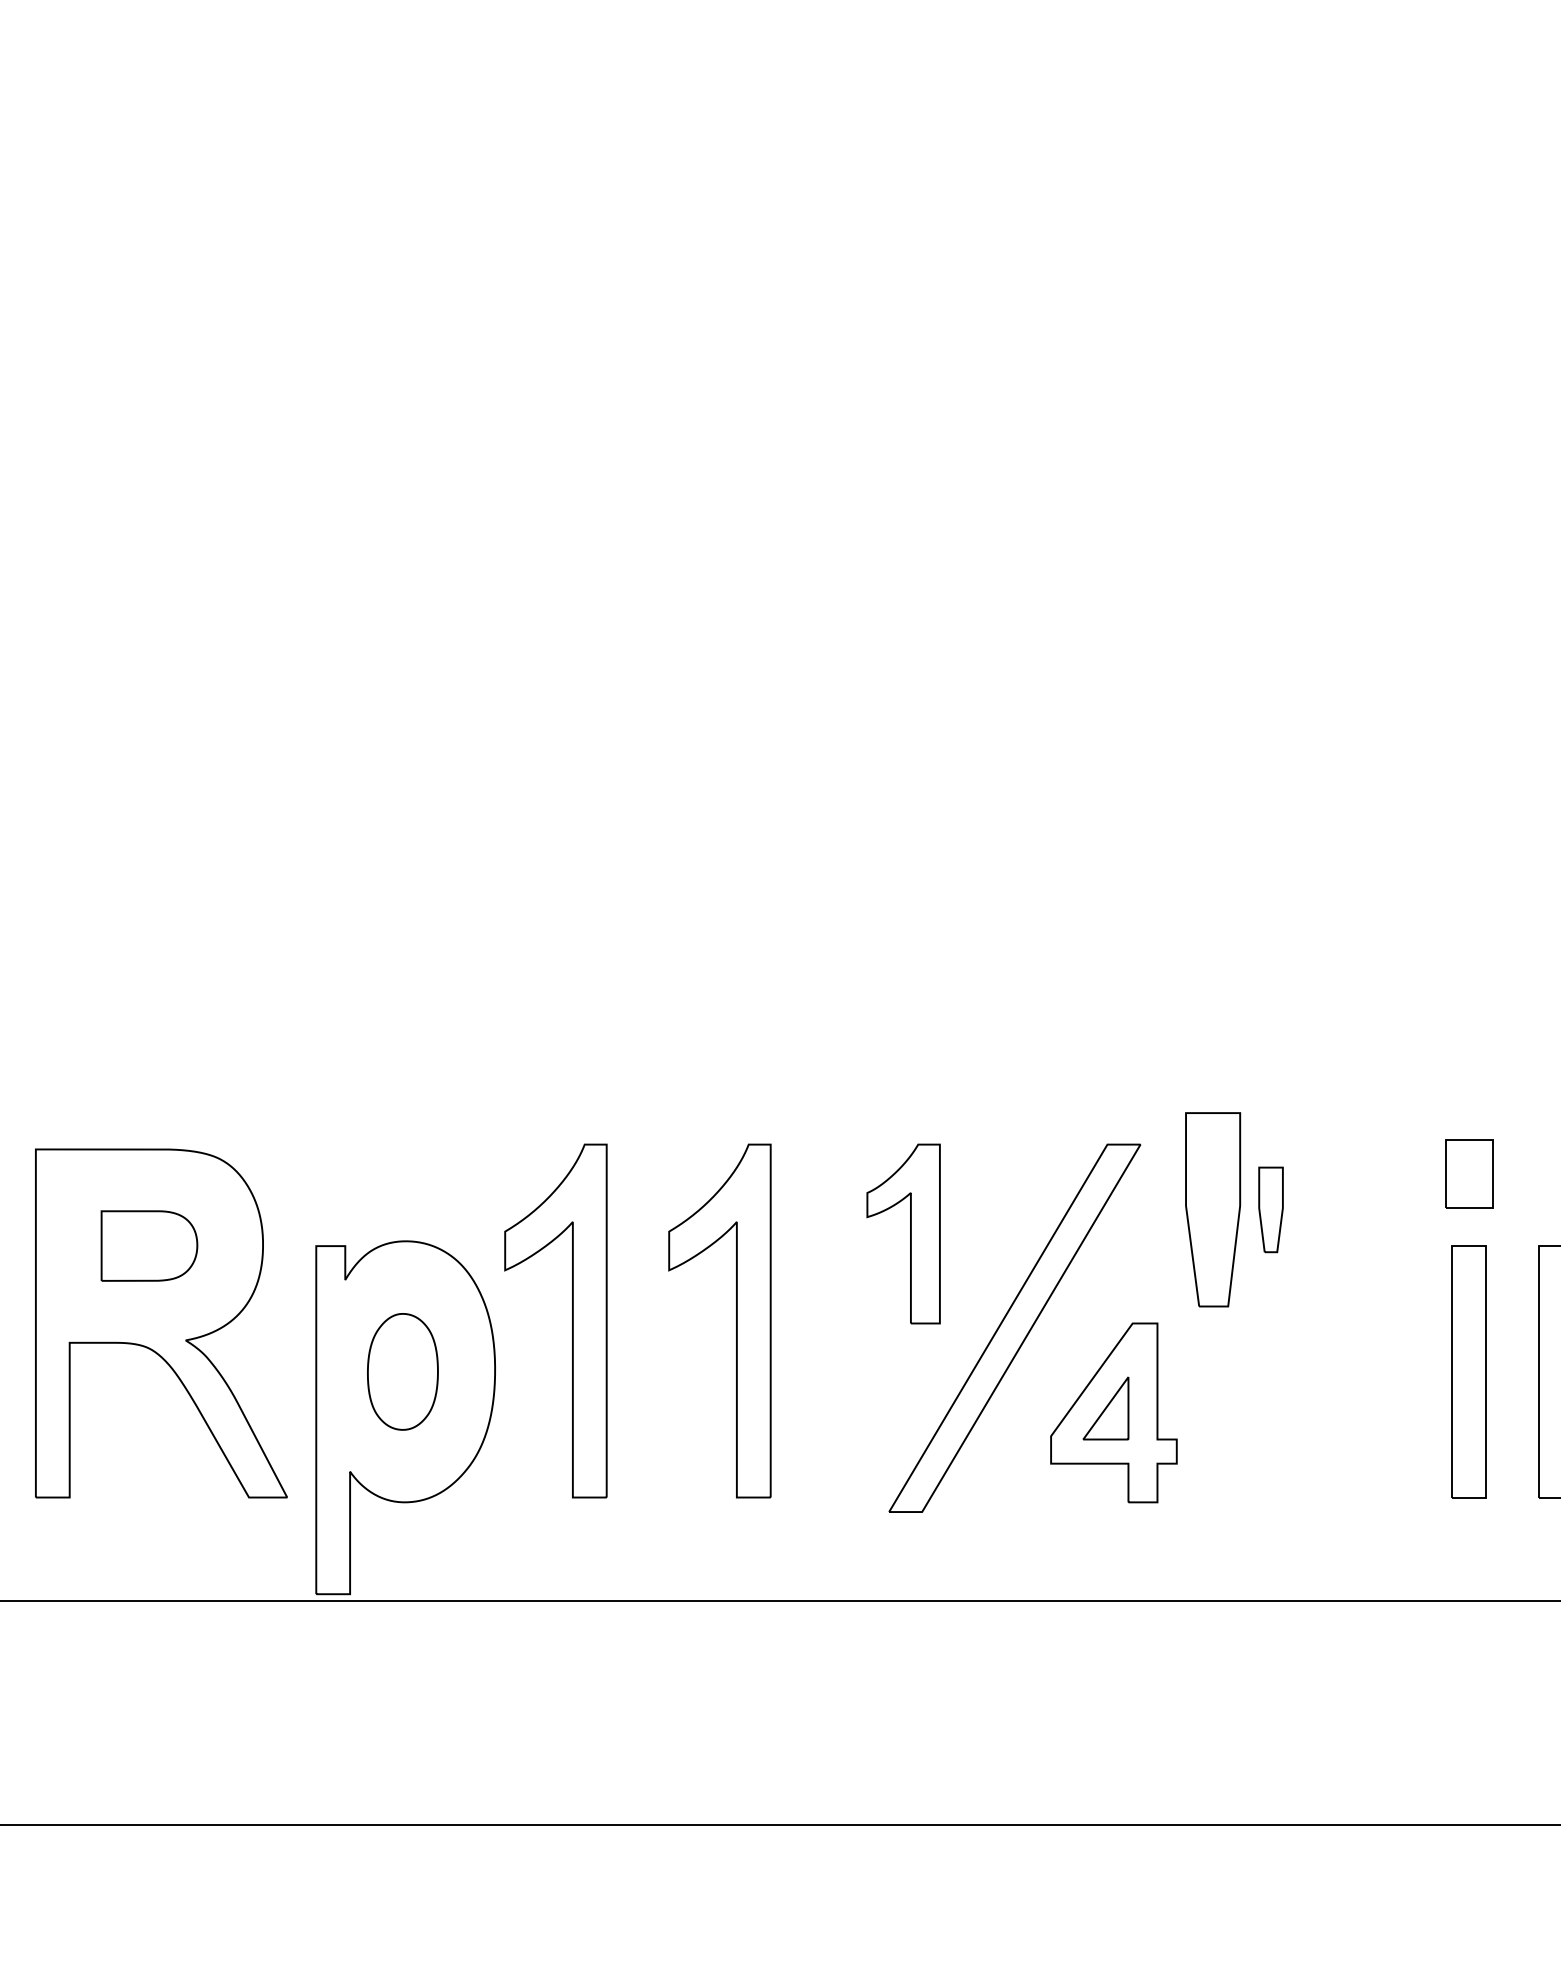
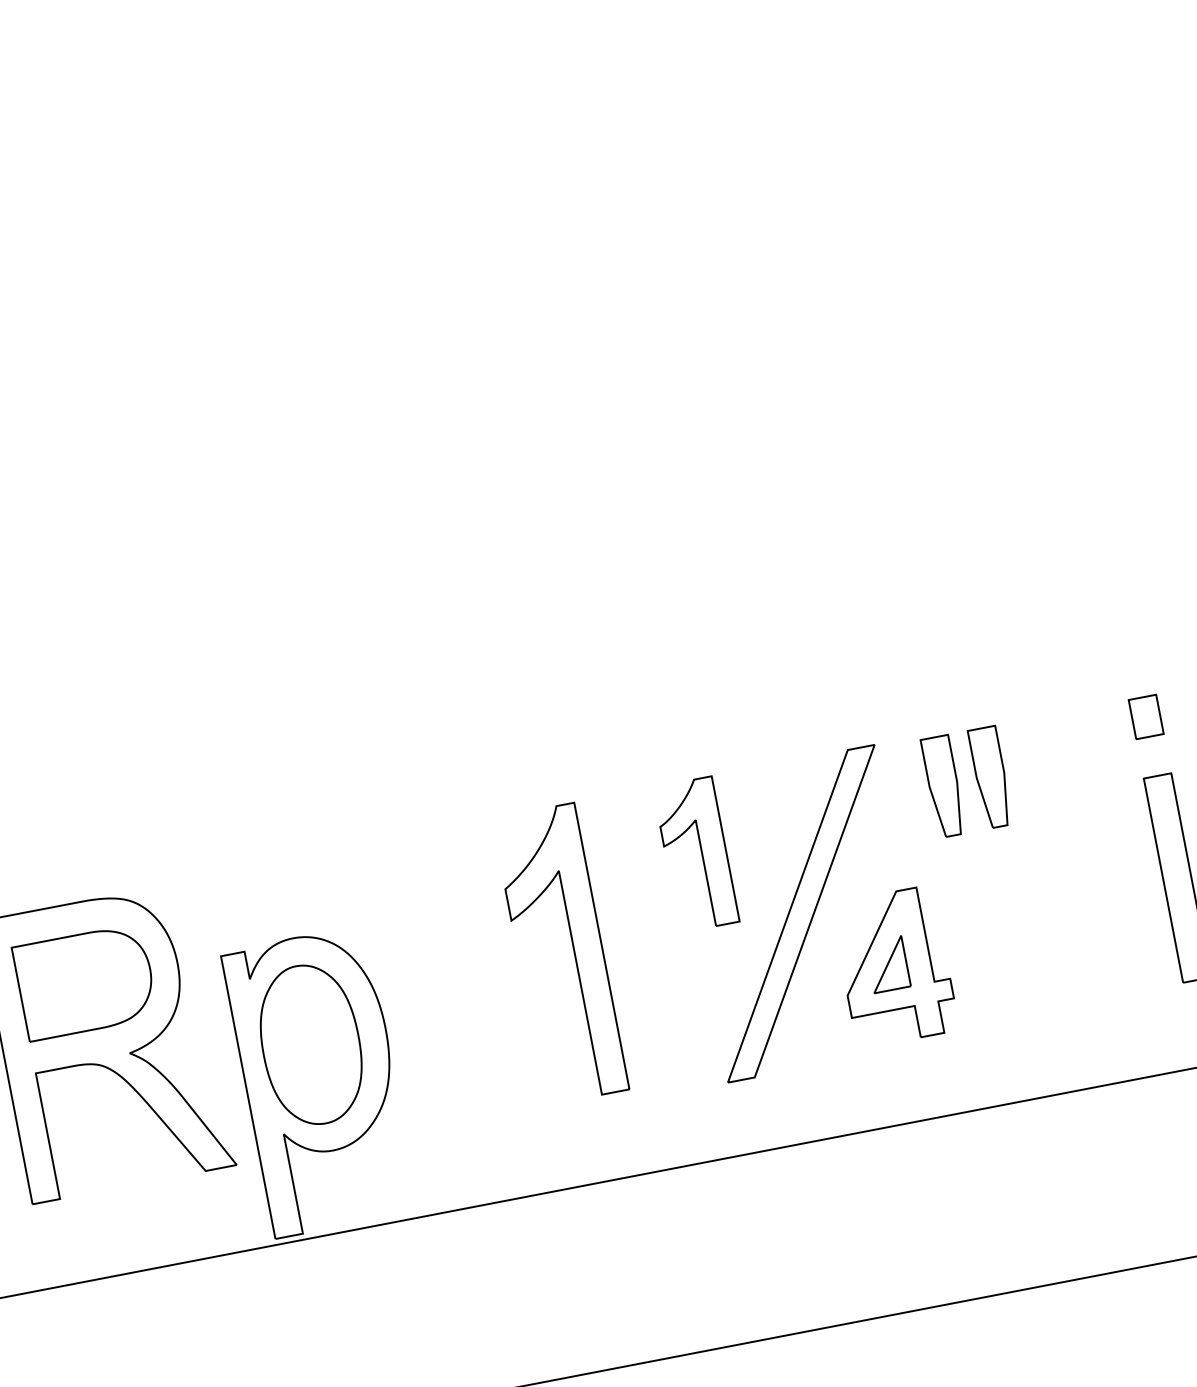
part: (1468, 1173) -> (1145, 717), size x0.71
part: (1212, 1209) -> (943, 786), size x0.62
part: (1270, 1209) -> (990, 777), size x1.43
part: (149, 1245) -> (85, 981), size x1.67
part: (572, 1320) -> (440, 976), removed
part: (402, 1371) -> (310, 1044), size x1.67

